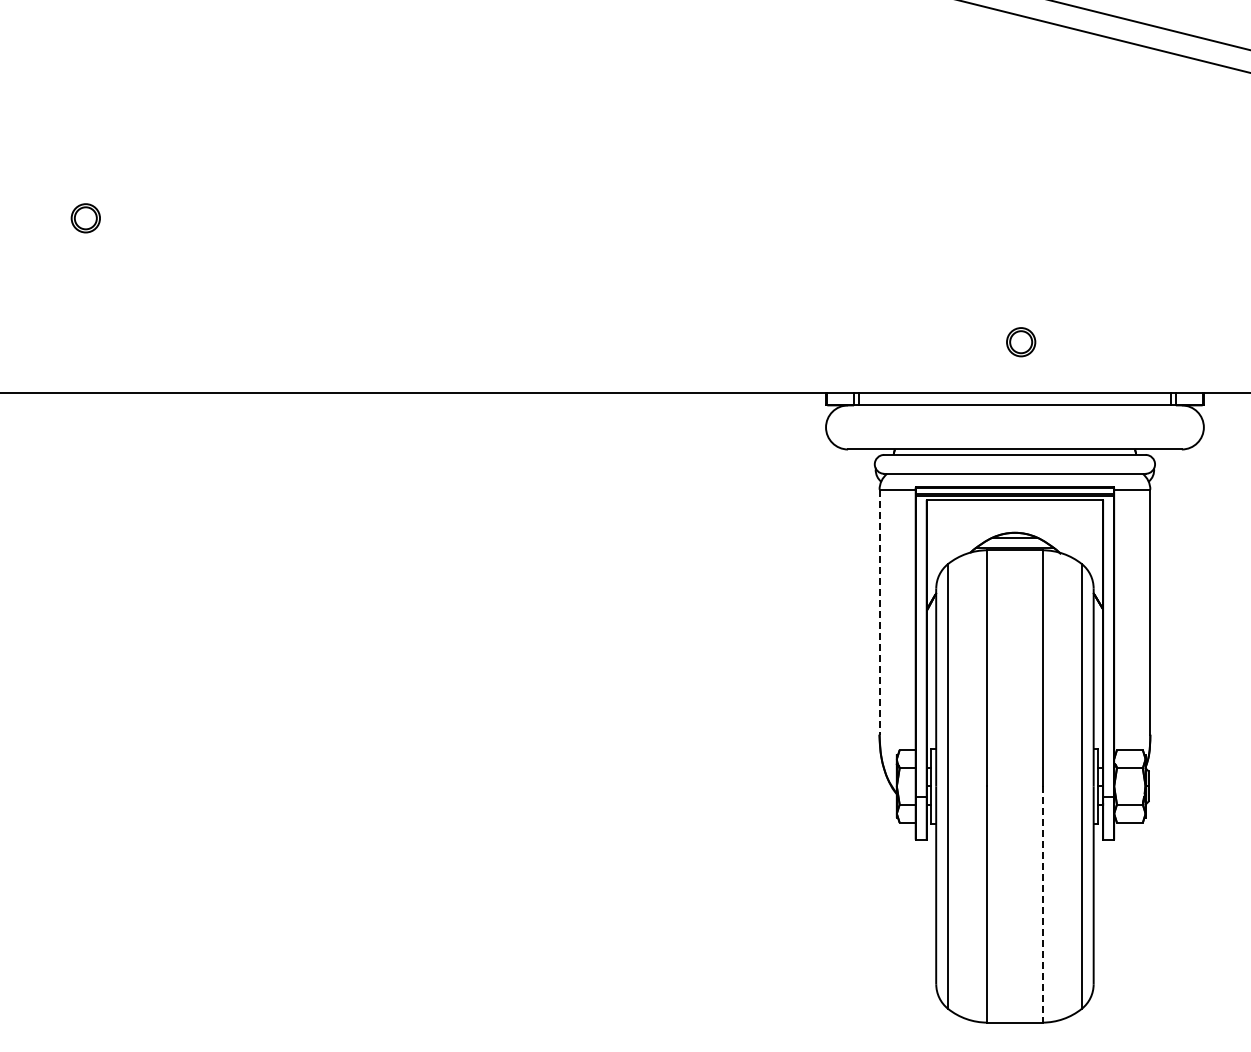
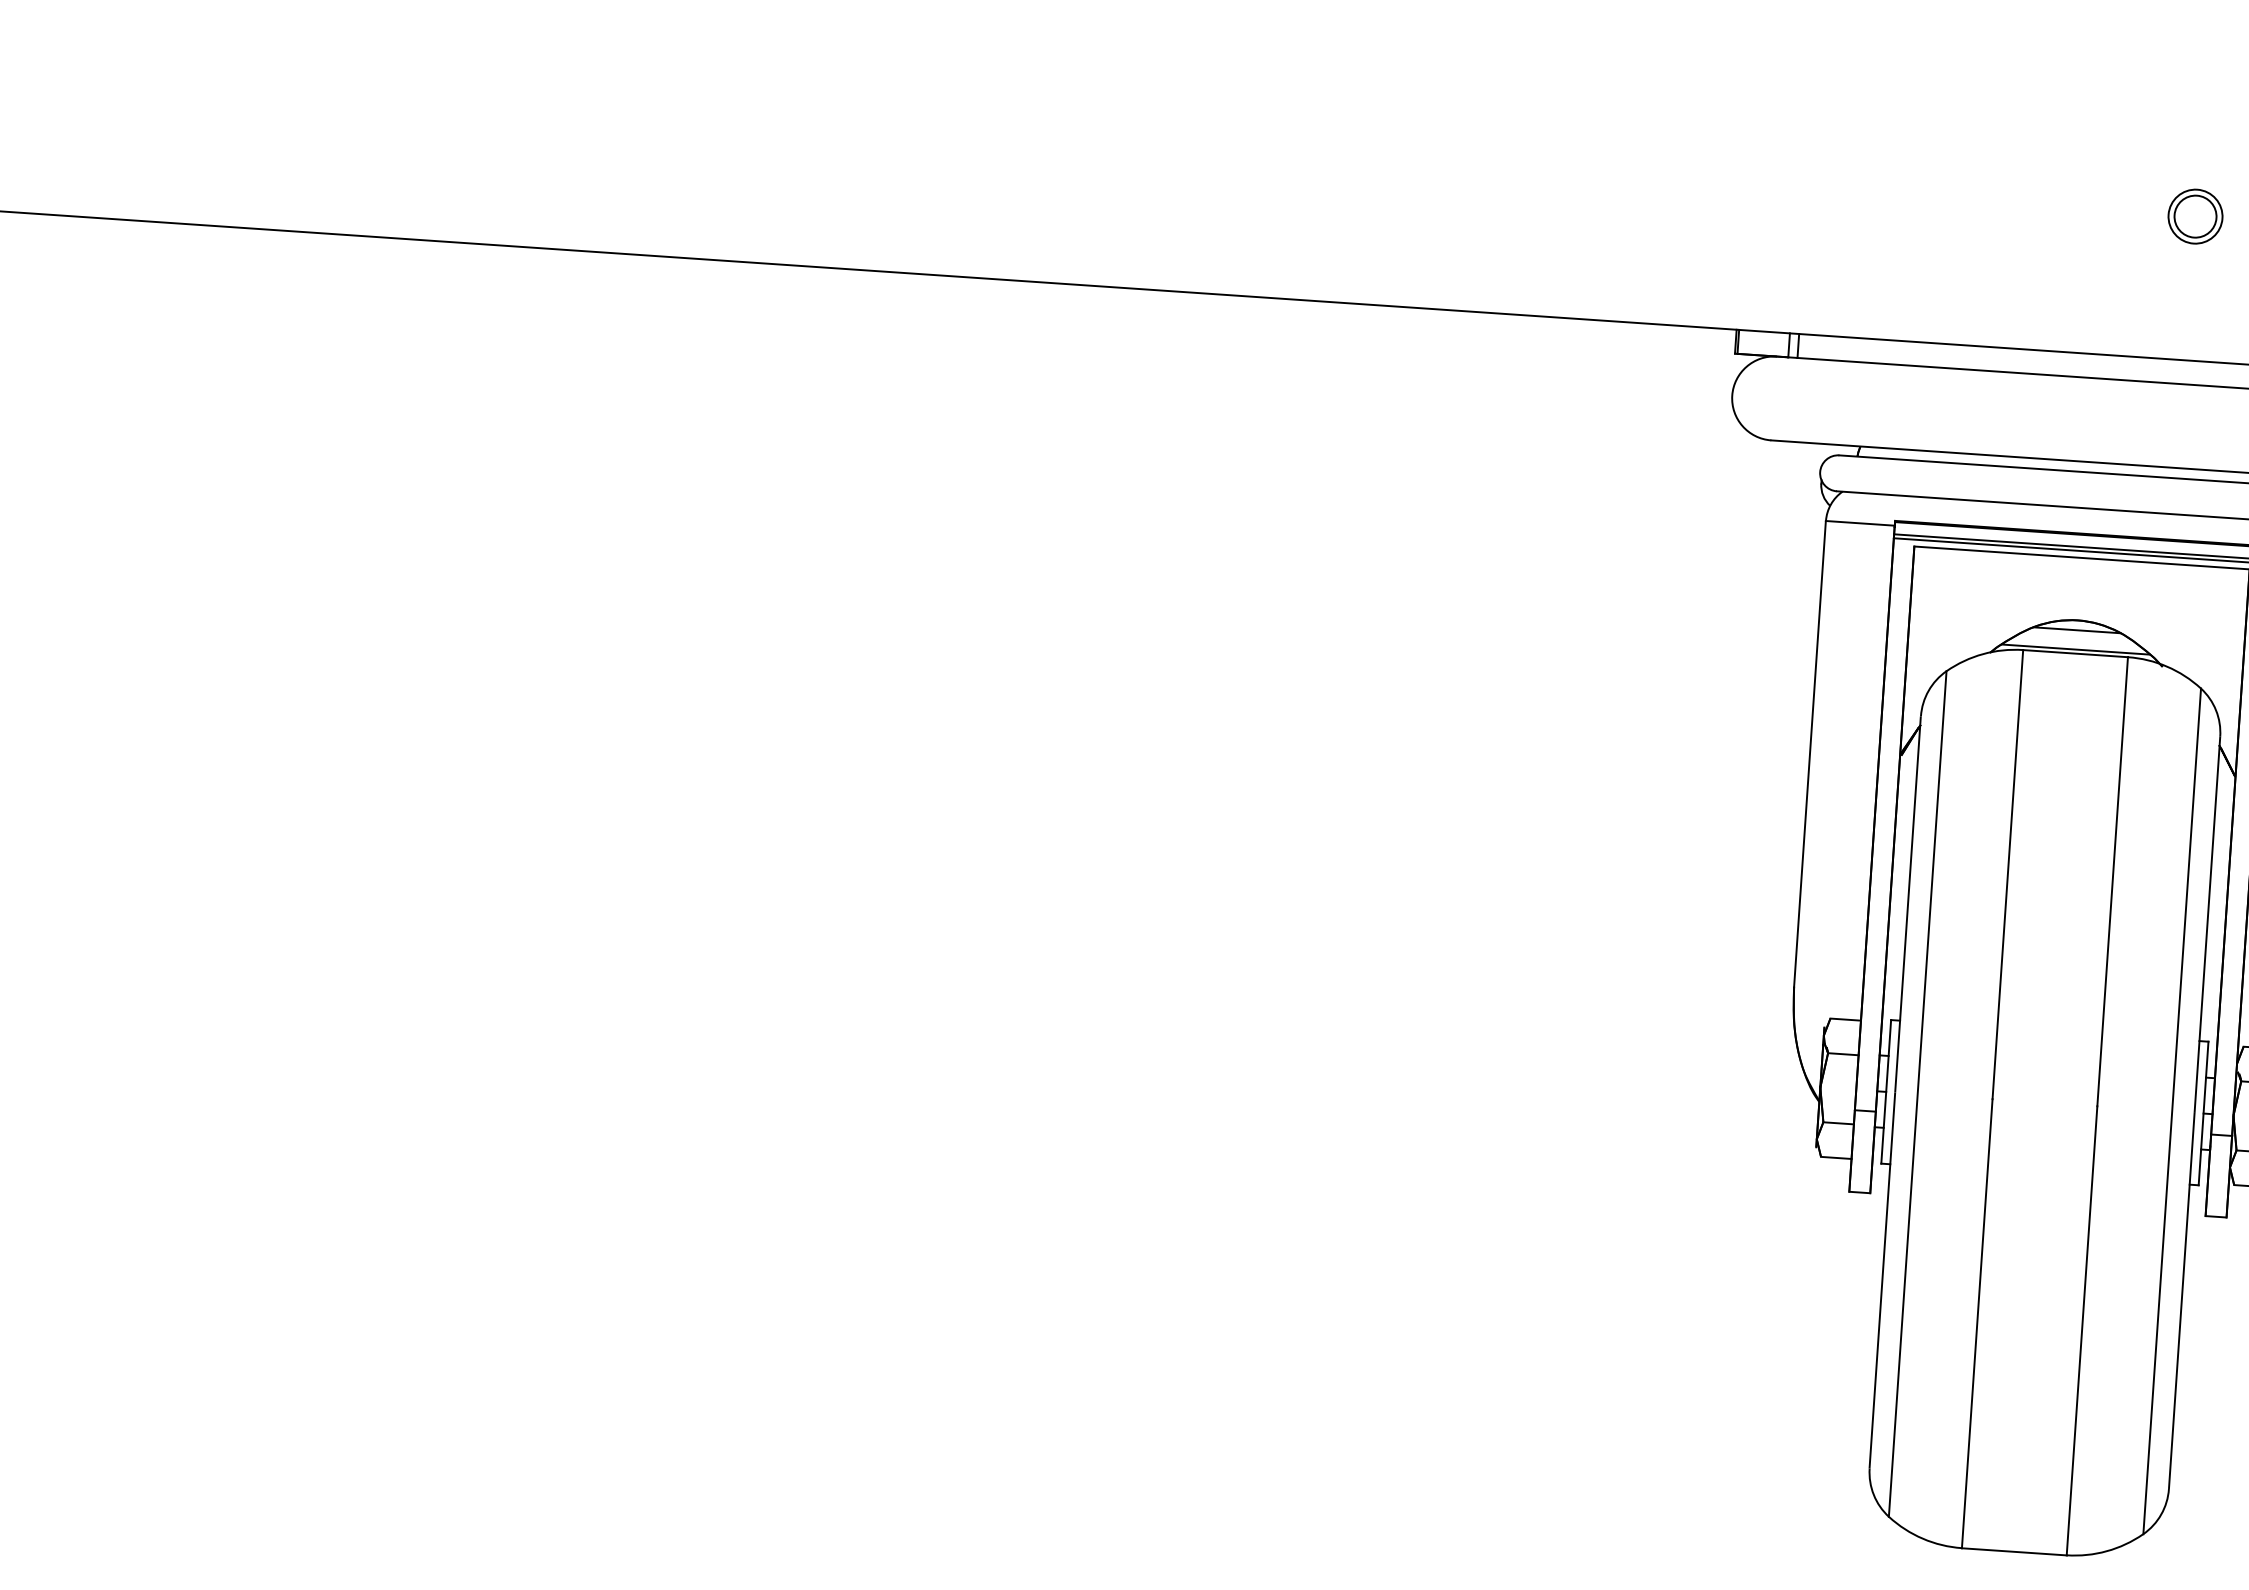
part: (1021, 342) -> (2196, 217), moved
line: (879, 612) -> (1809, 754), dashed -> solid
line: (1042, 905) -> (2081, 1332), dashed -> solid

